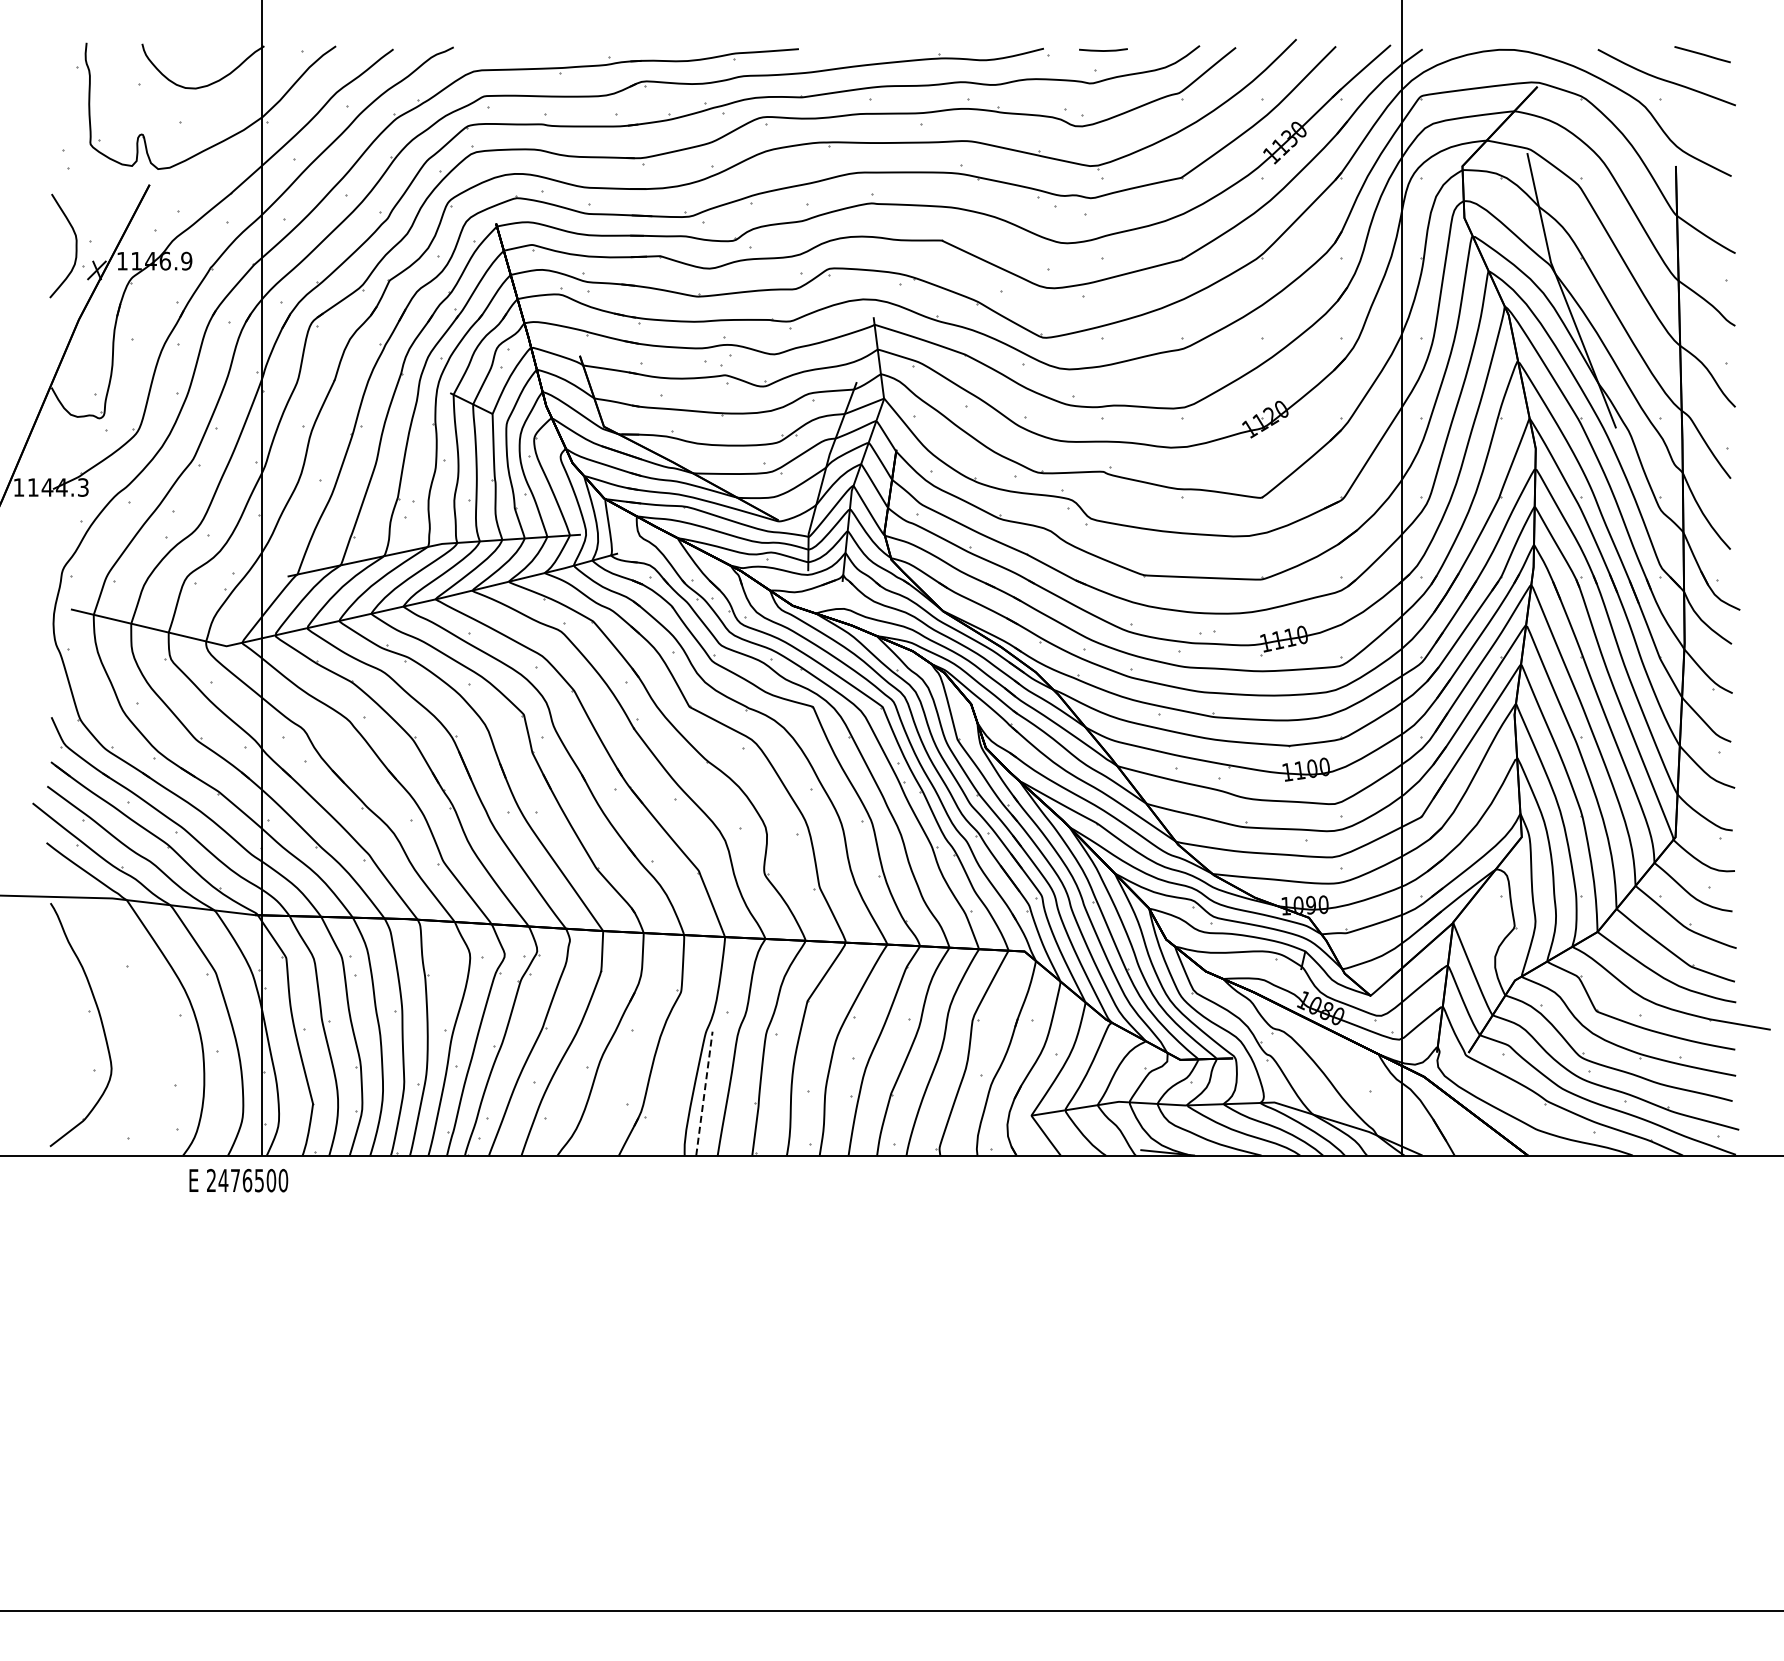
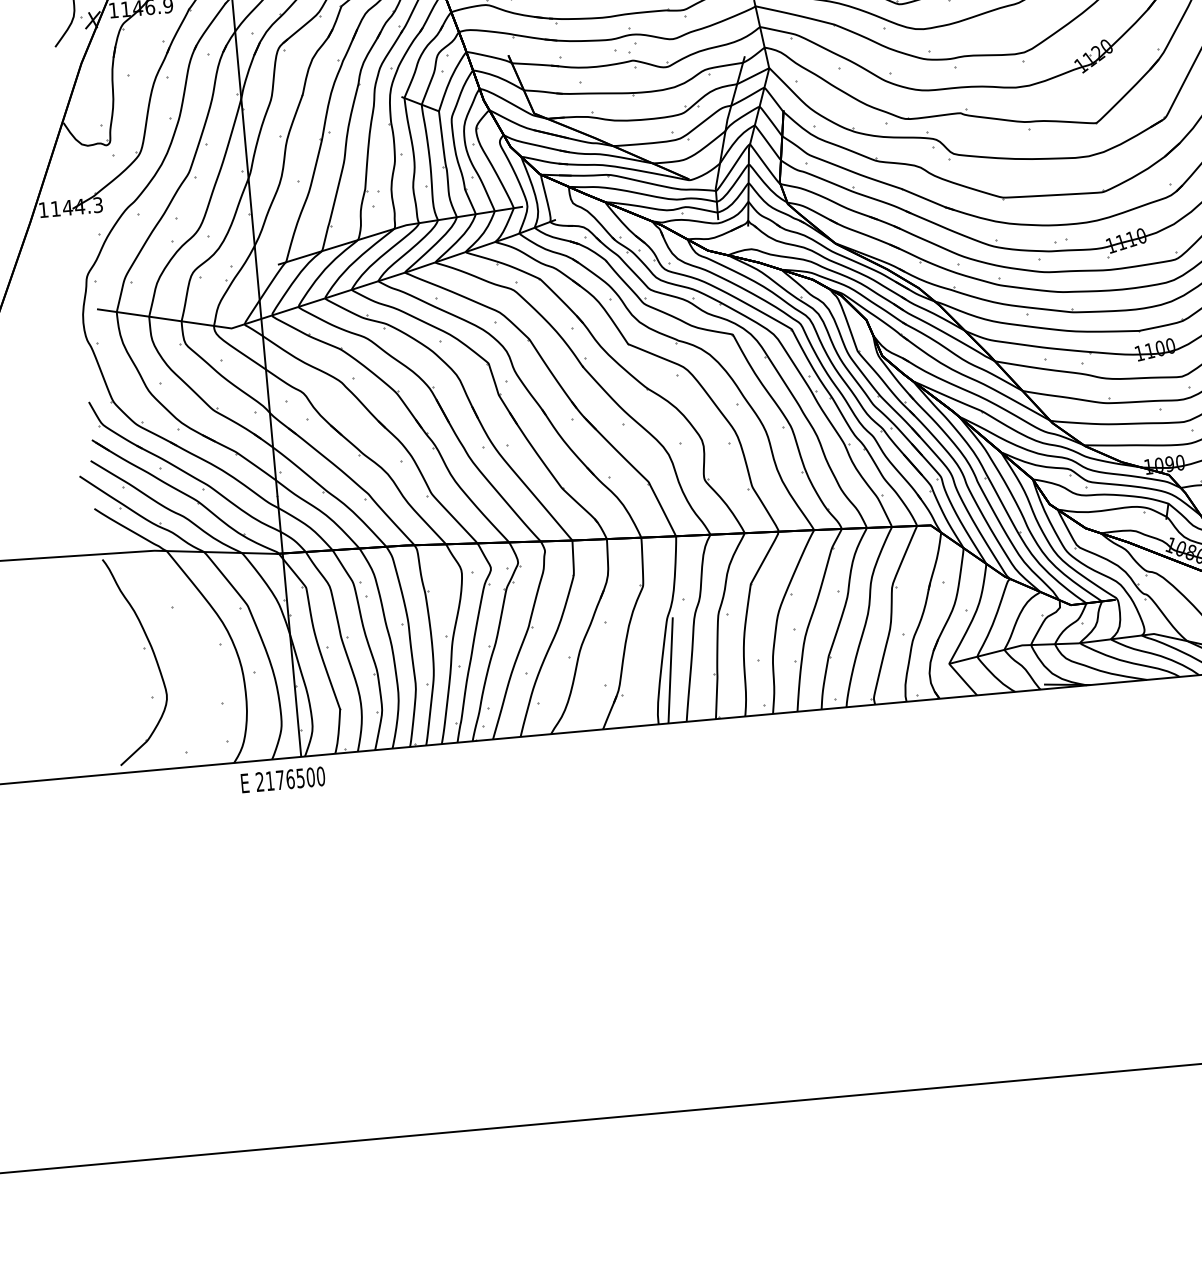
line: (704, 1093) -> (670, 670), dashed -> solid
text: (223, 1180) -> (270, 780), 2476500 -> 2176500

